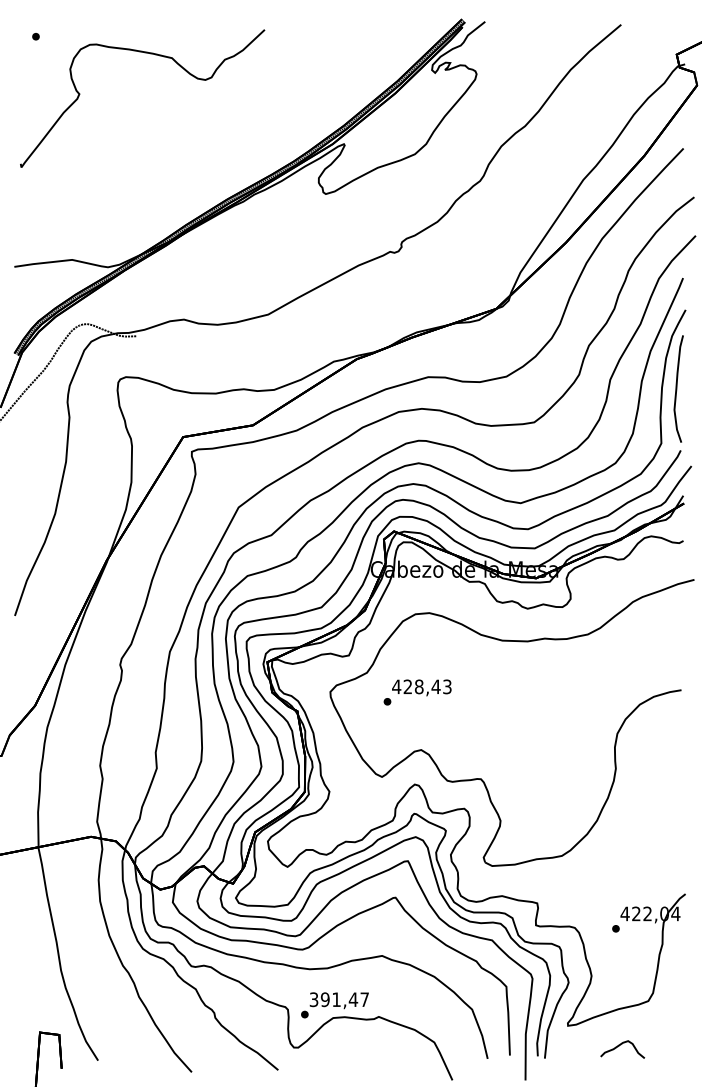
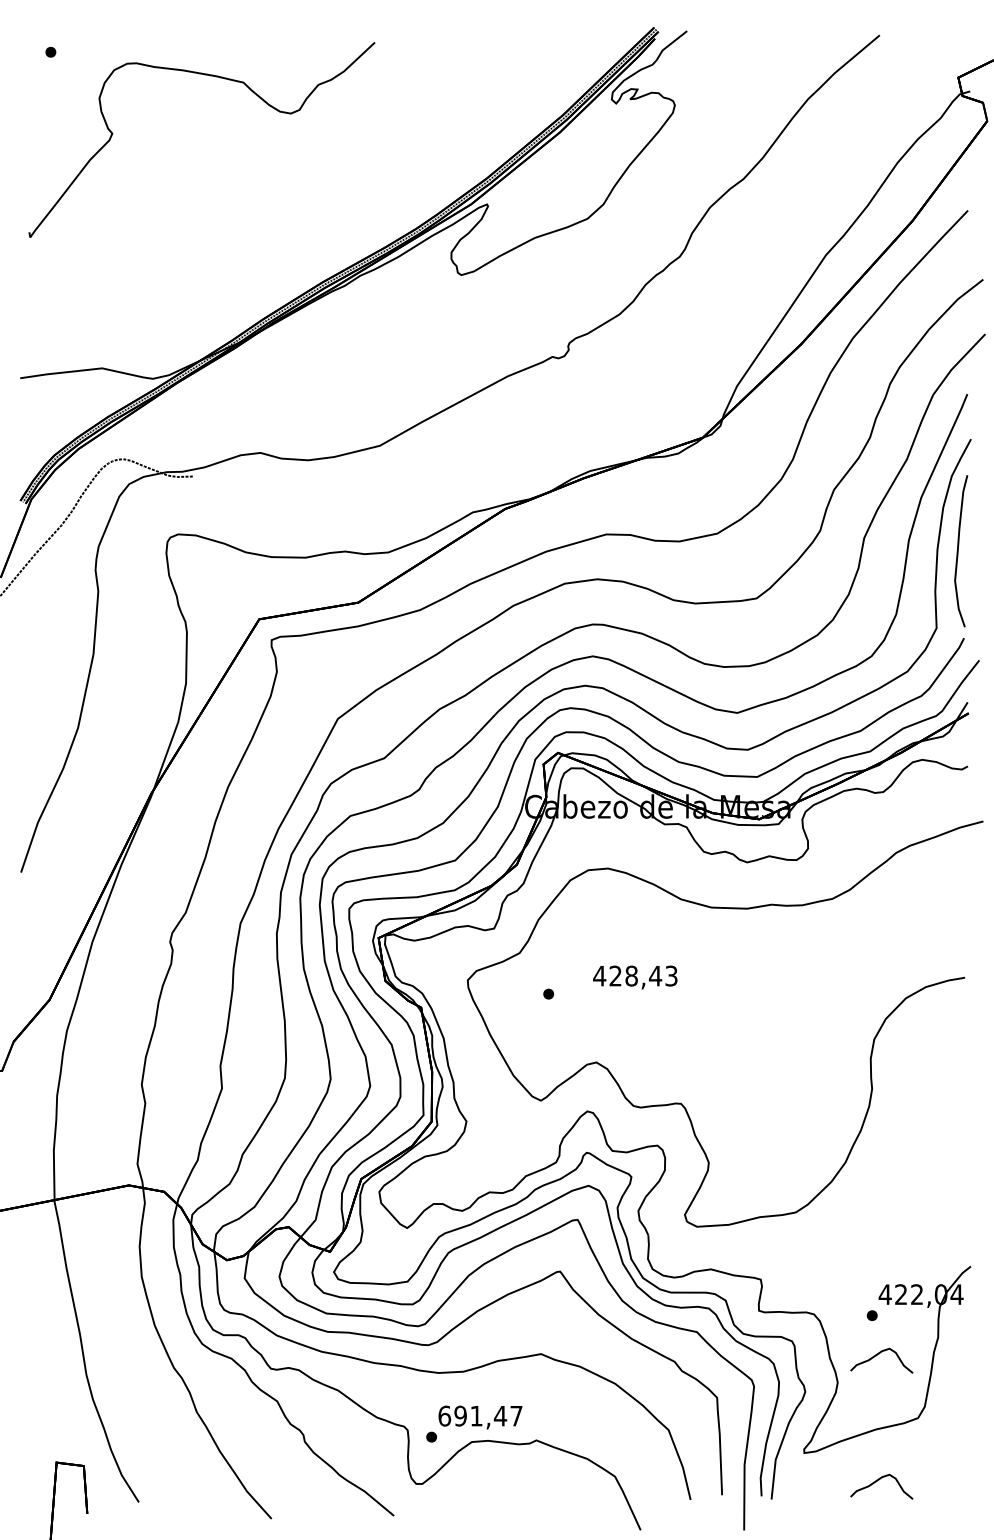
text: (421, 687) -> (635, 977), moved
curve: (621, 956) -> (879, 1354), added
text: (313, 999) -> (444, 1415), 391,47 -> 691,47

